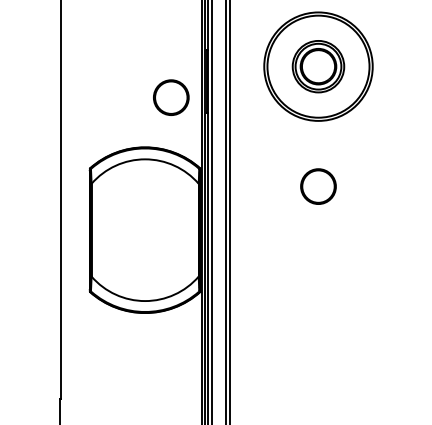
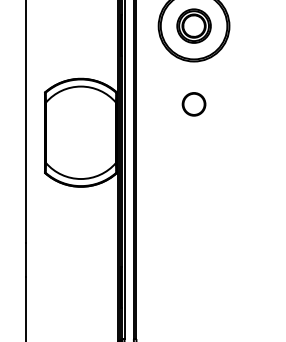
part: (170, 97) -> (97, 46), removed

